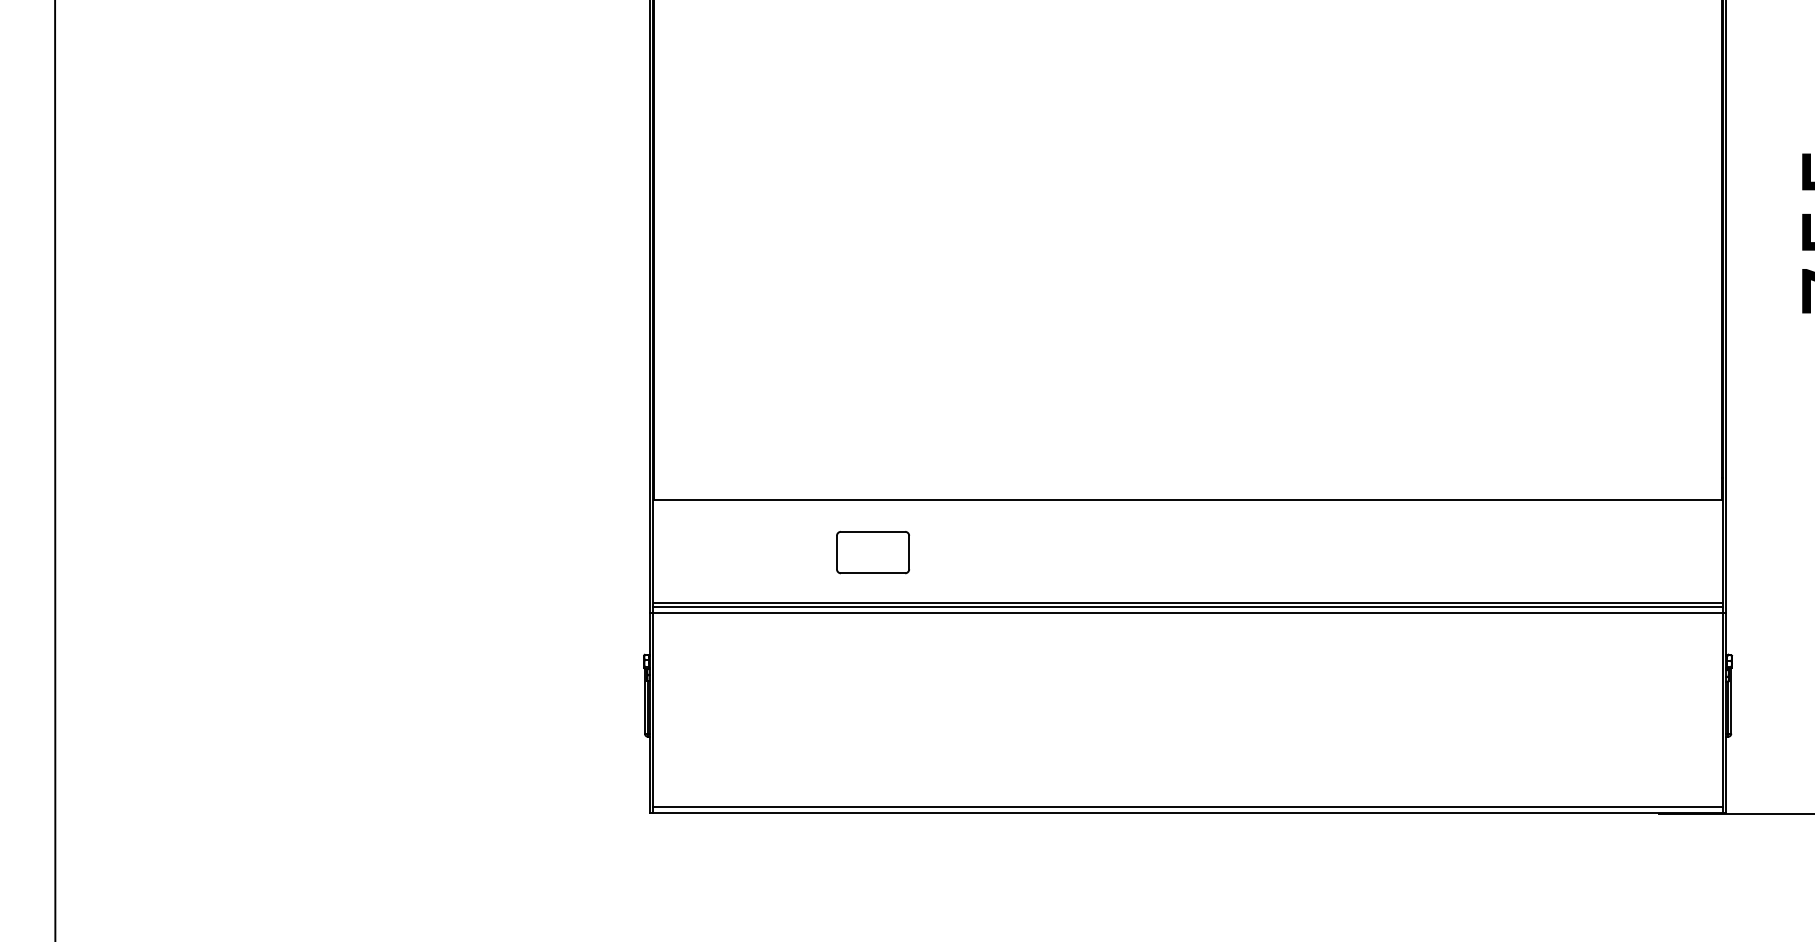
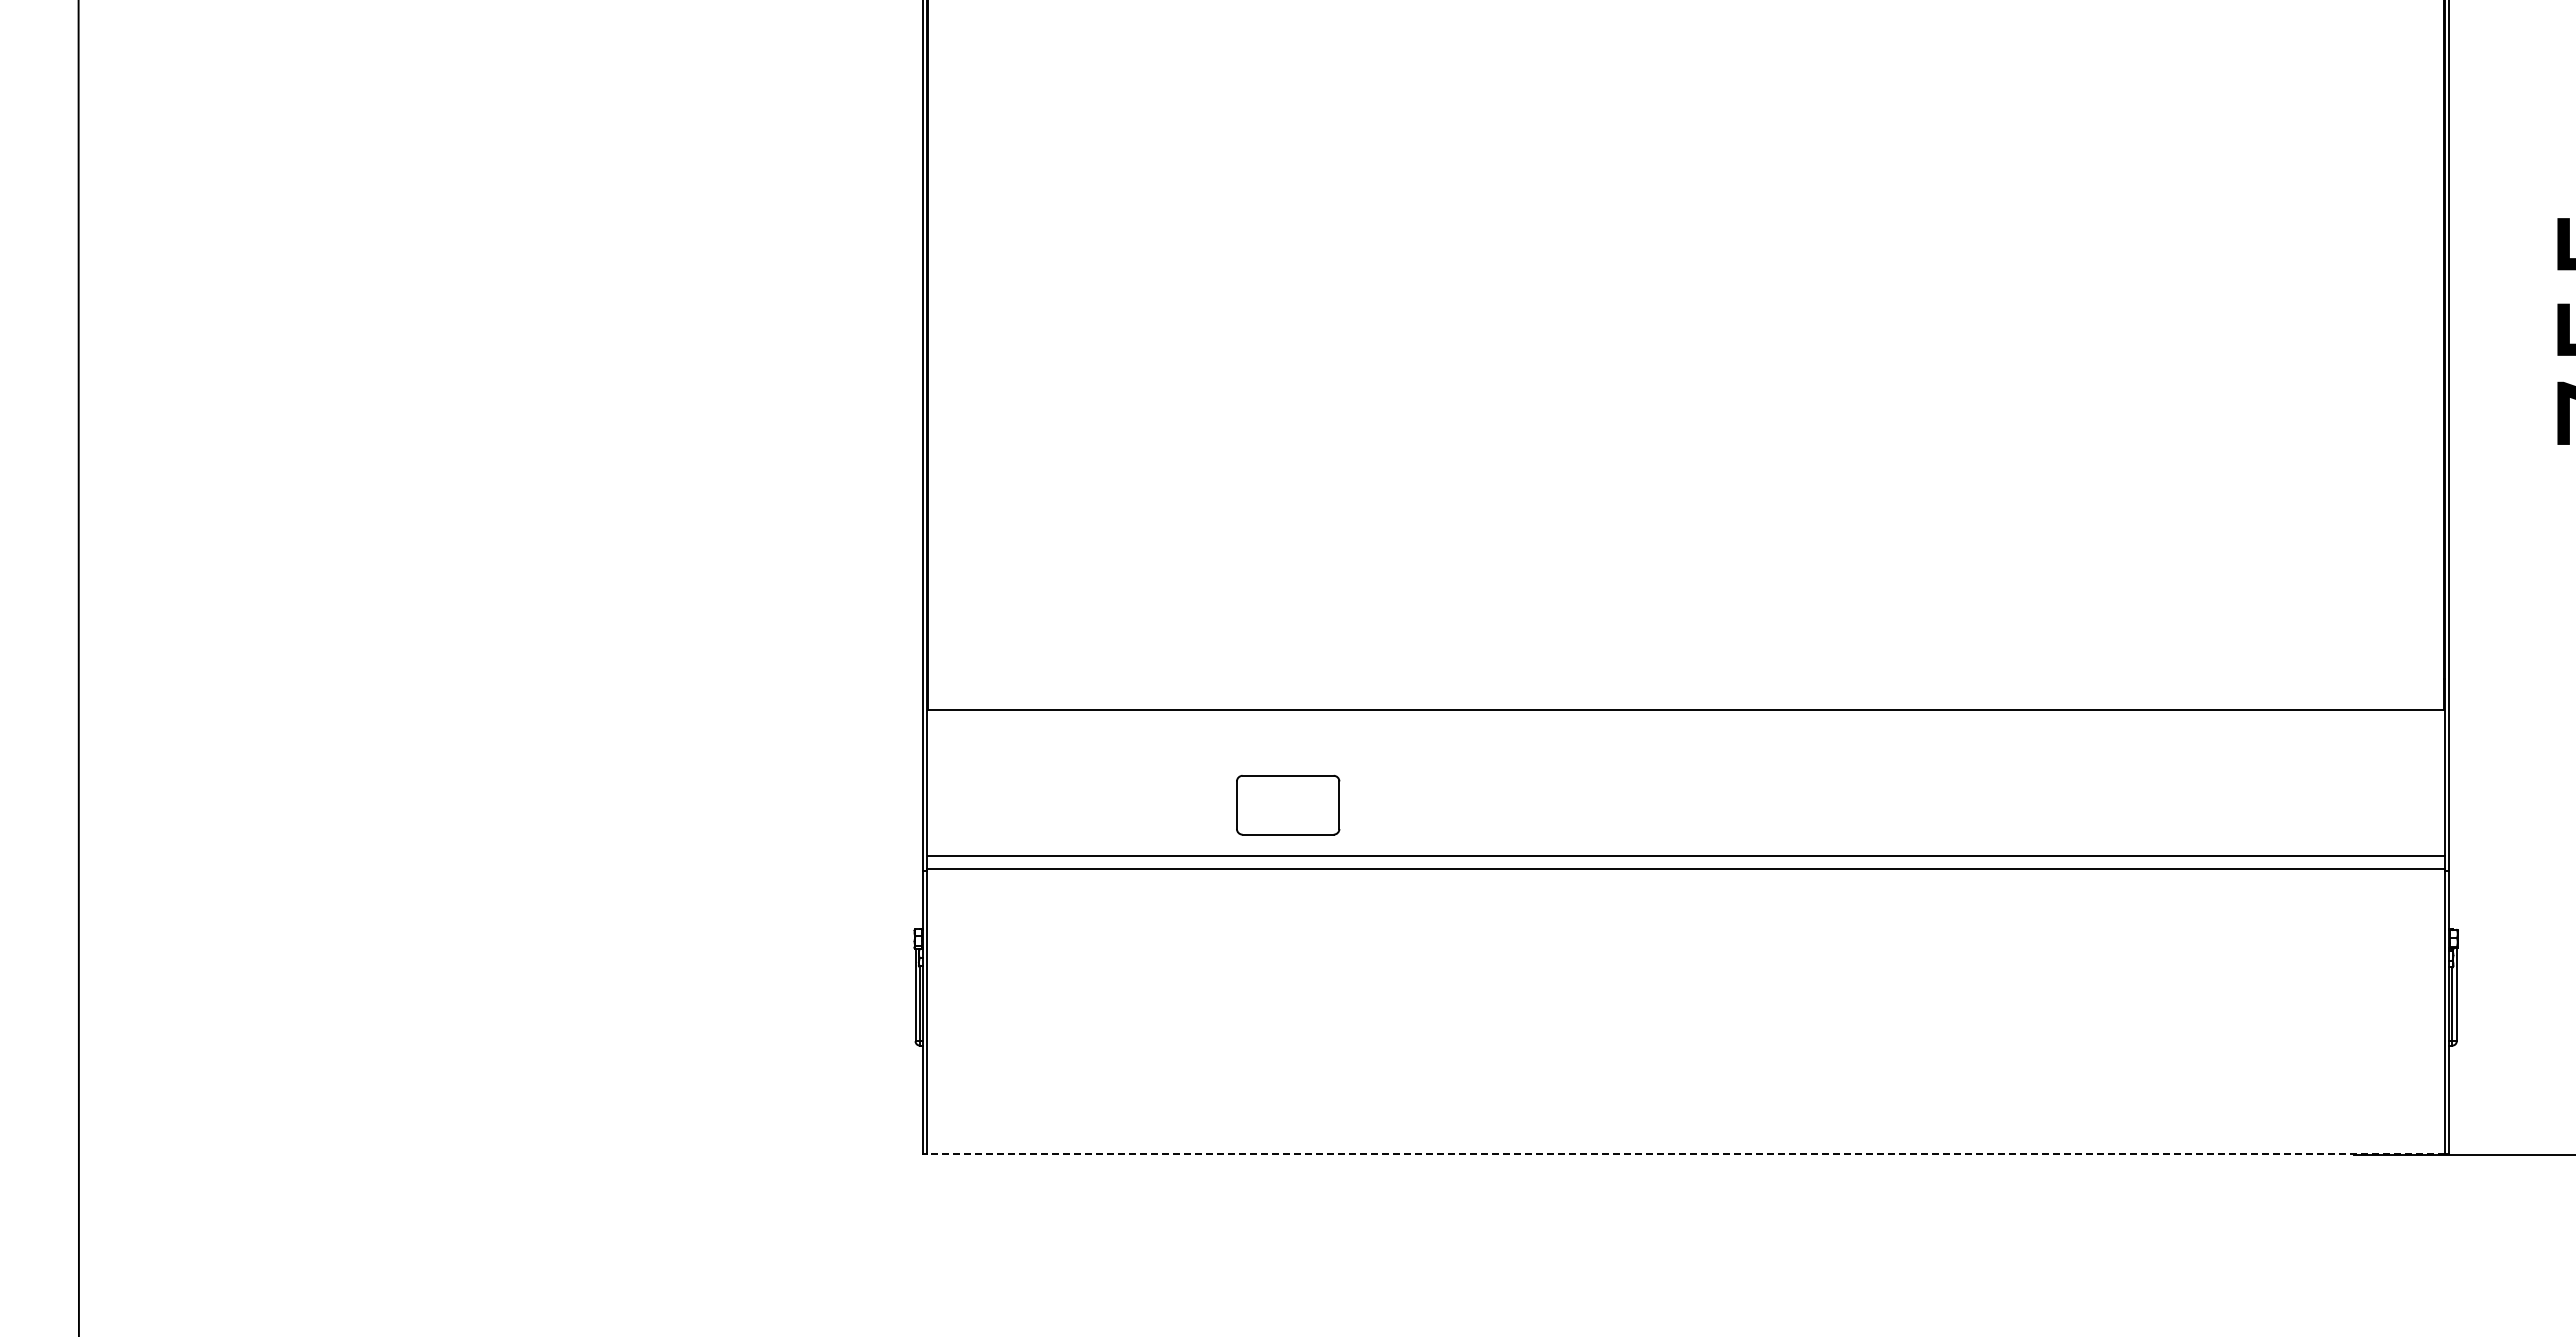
part: (873, 552) -> (1288, 805), moved
line: (1187, 607) -> (1685, 861), removed
line: (1187, 807) -> (1685, 1145), removed
line: (1188, 813) -> (1686, 1154), solid -> dashed

